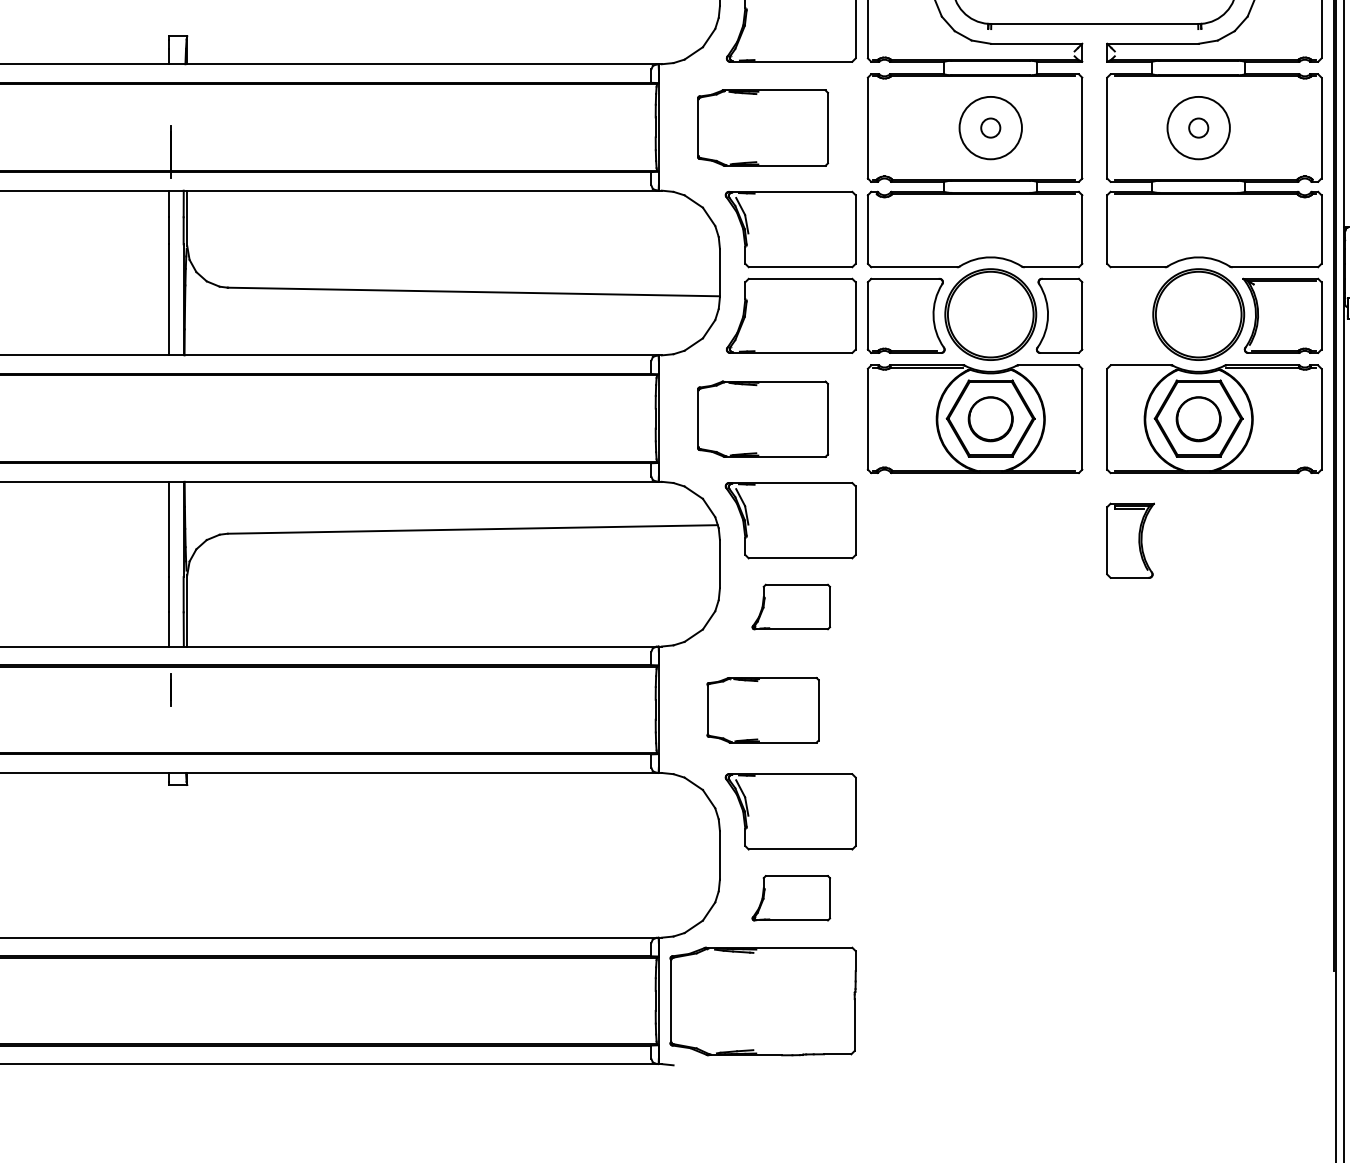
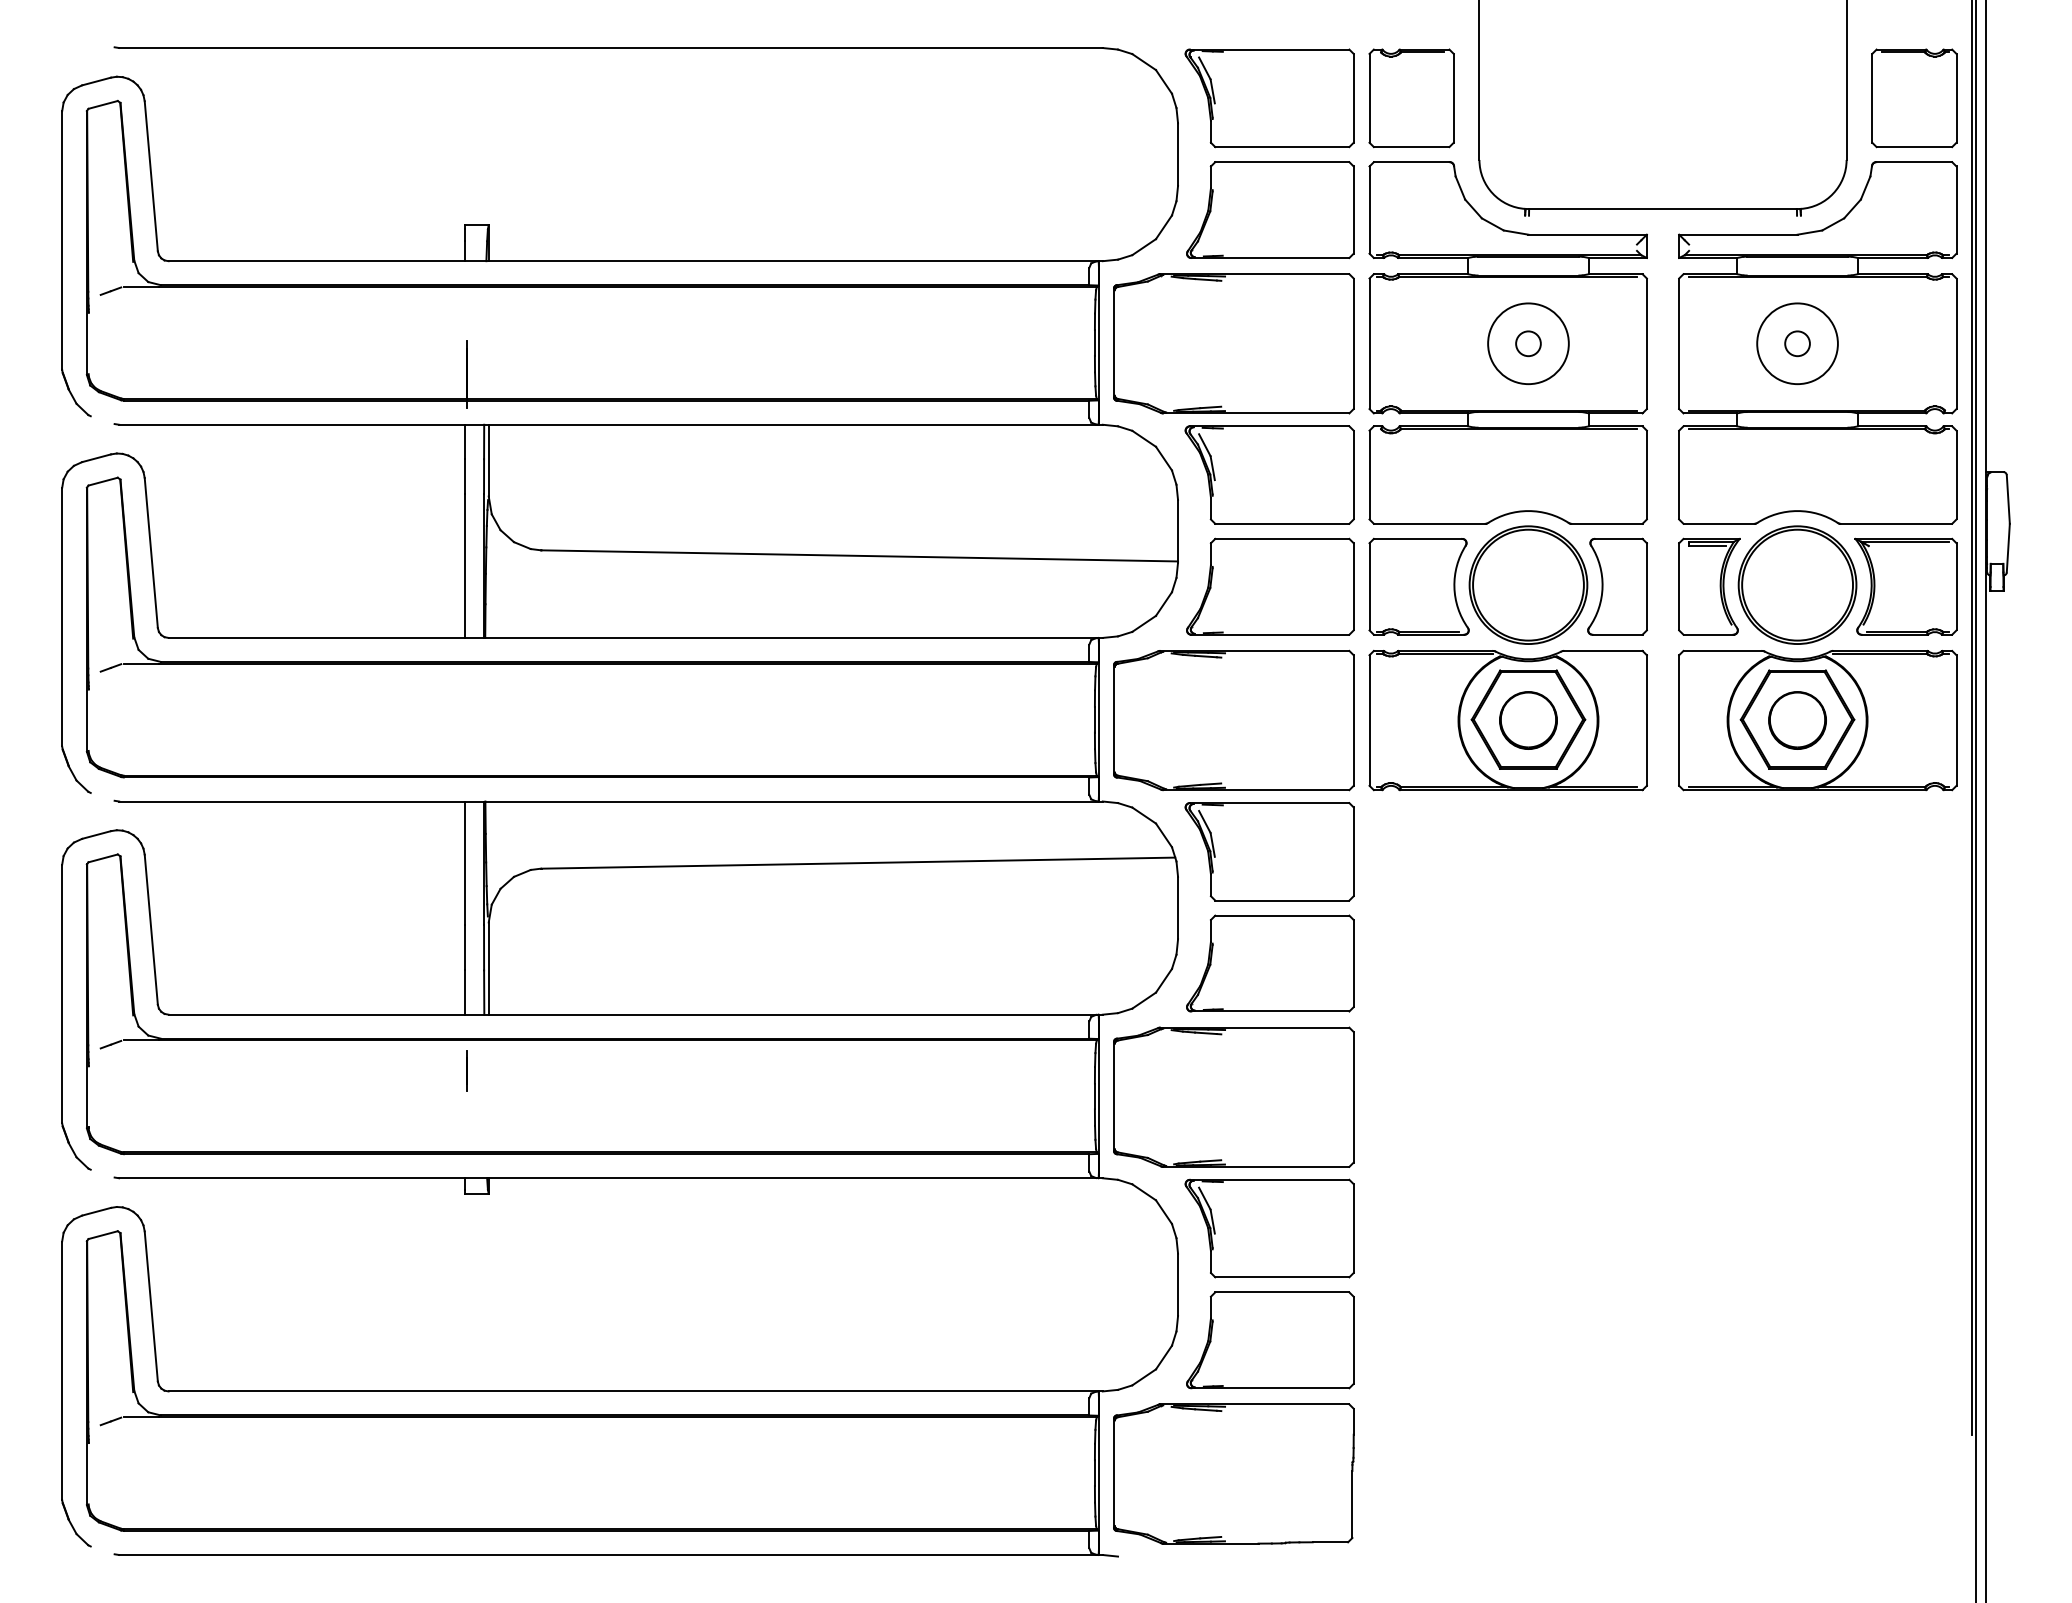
part: (762, 127) -> (1233, 343), size x1.43
part: (762, 419) -> (1233, 720), size x1.43
part: (1130, 540) -> (1709, 586), moved
part: (791, 607) -> (1270, 963), size x1.67
part: (762, 709) -> (1233, 1096), size x1.67
part: (791, 898) -> (1270, 1340), size x1.67

